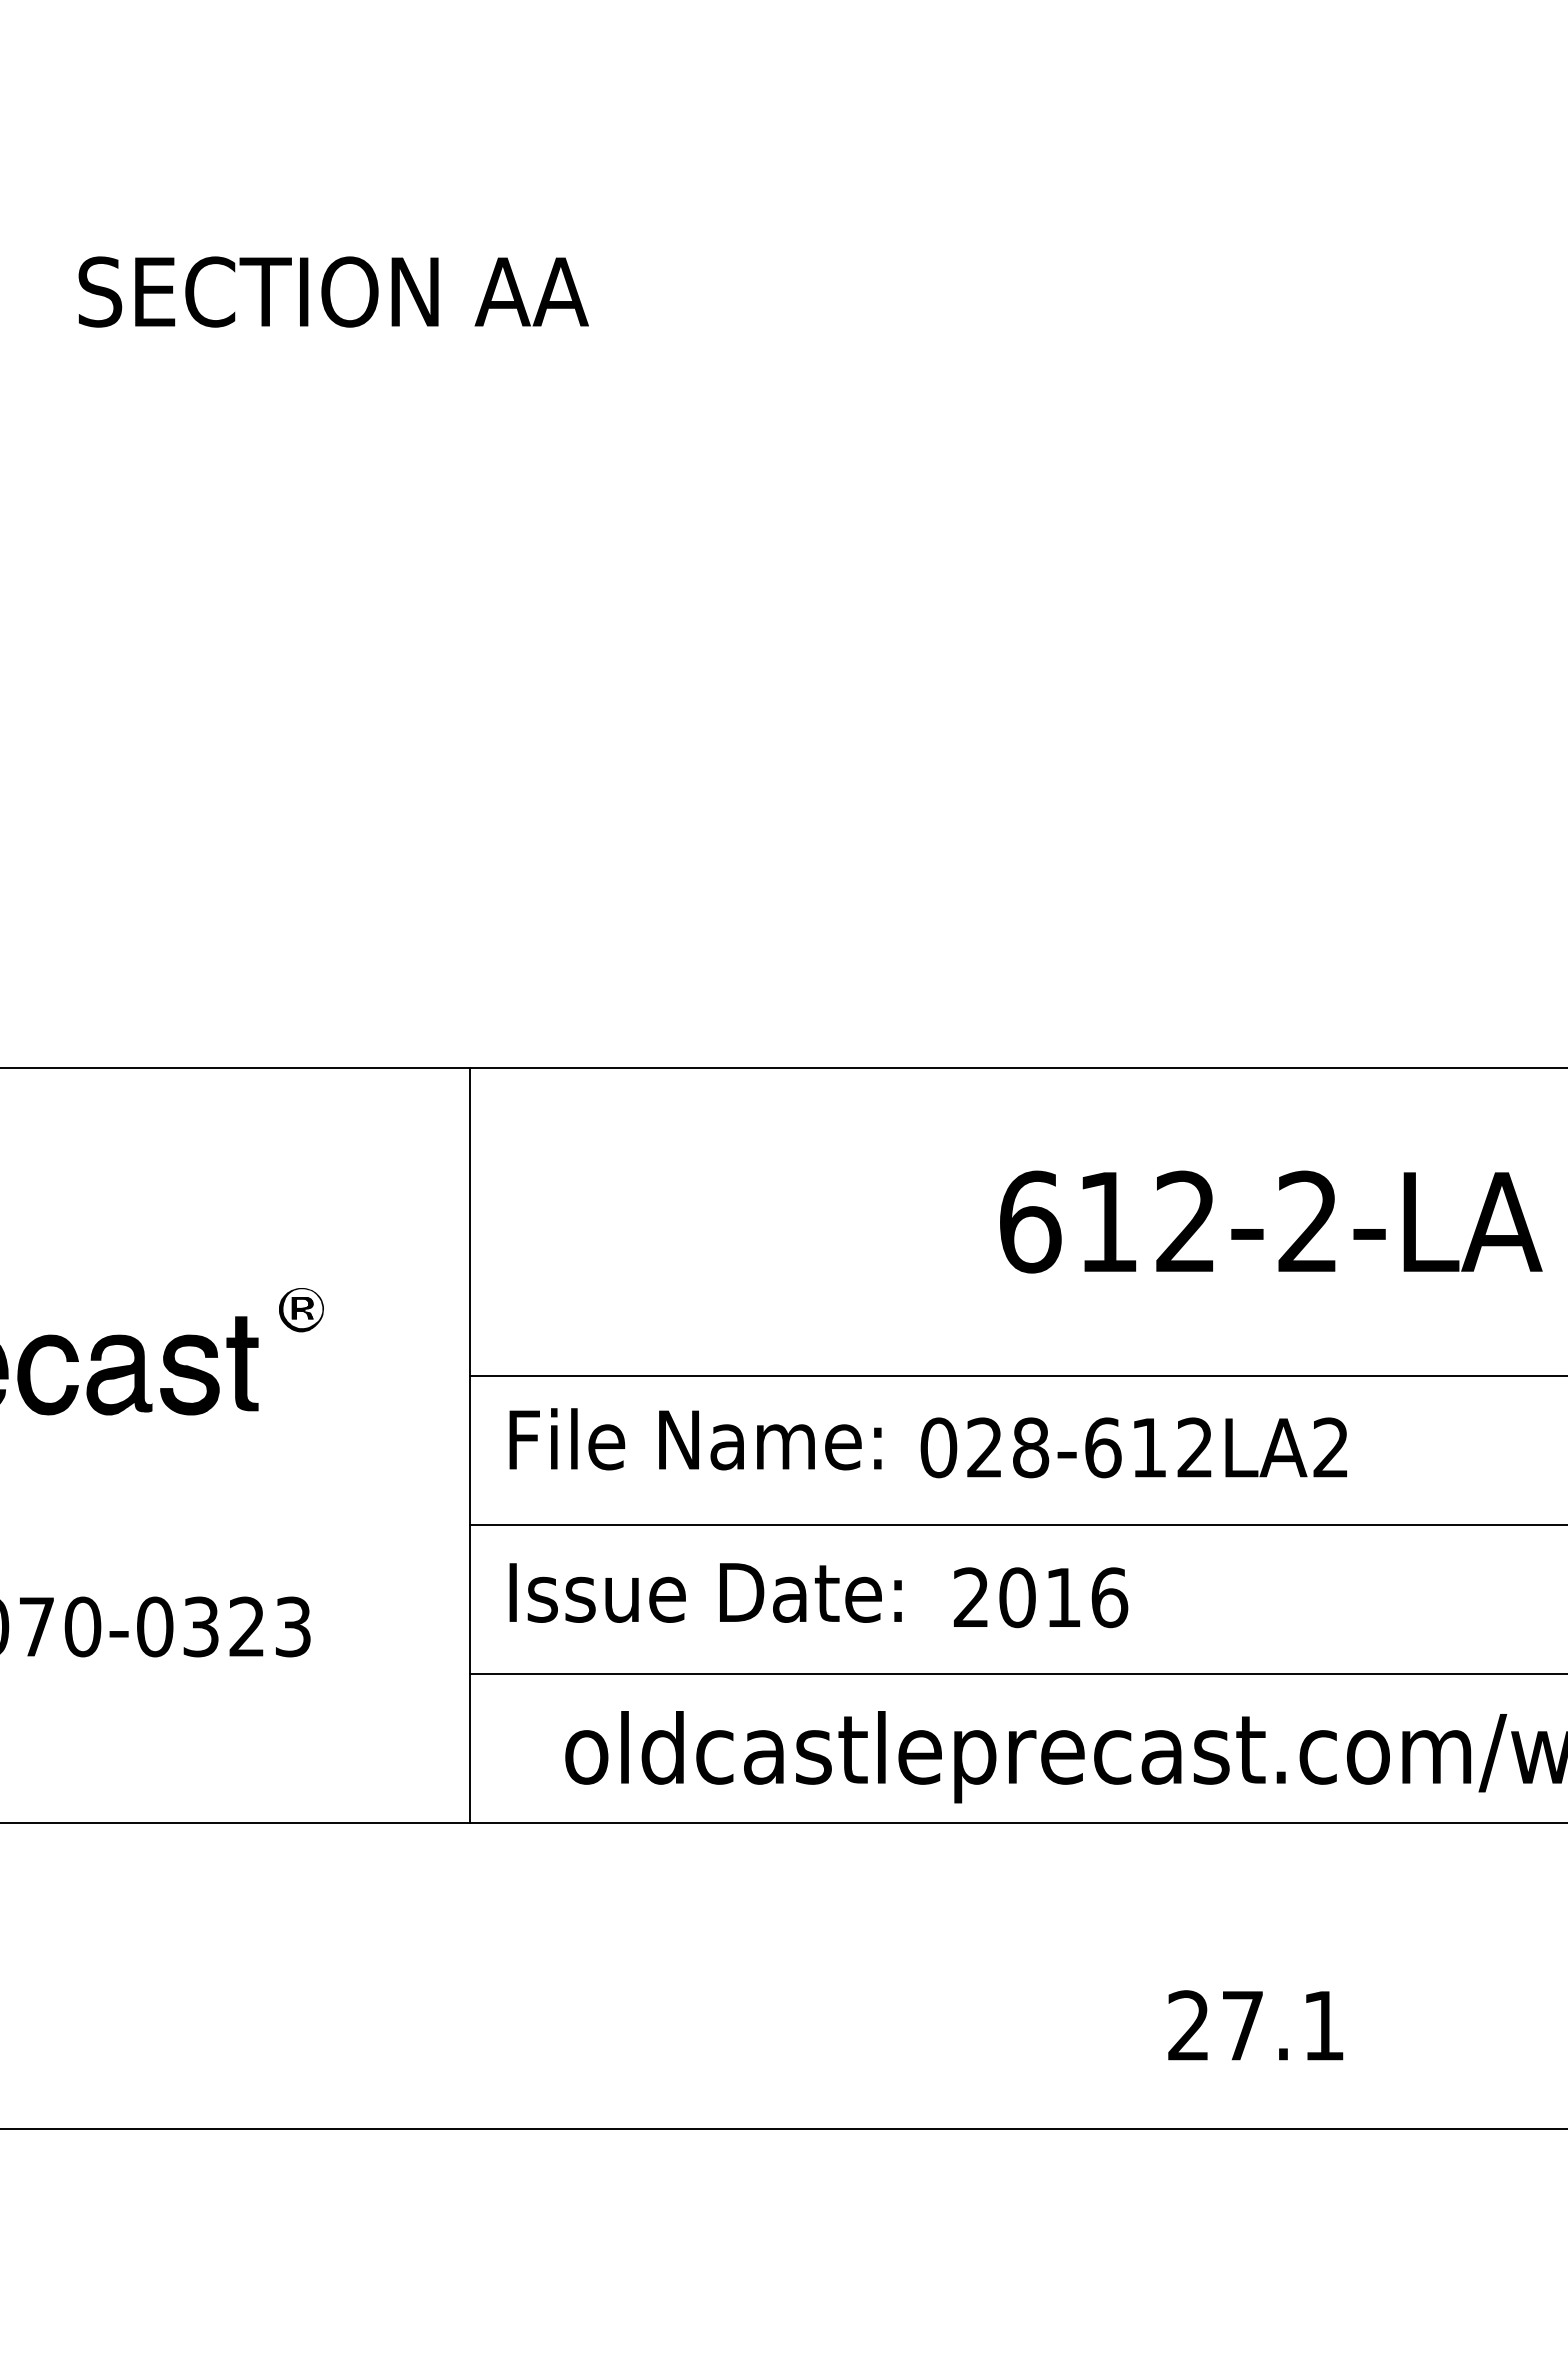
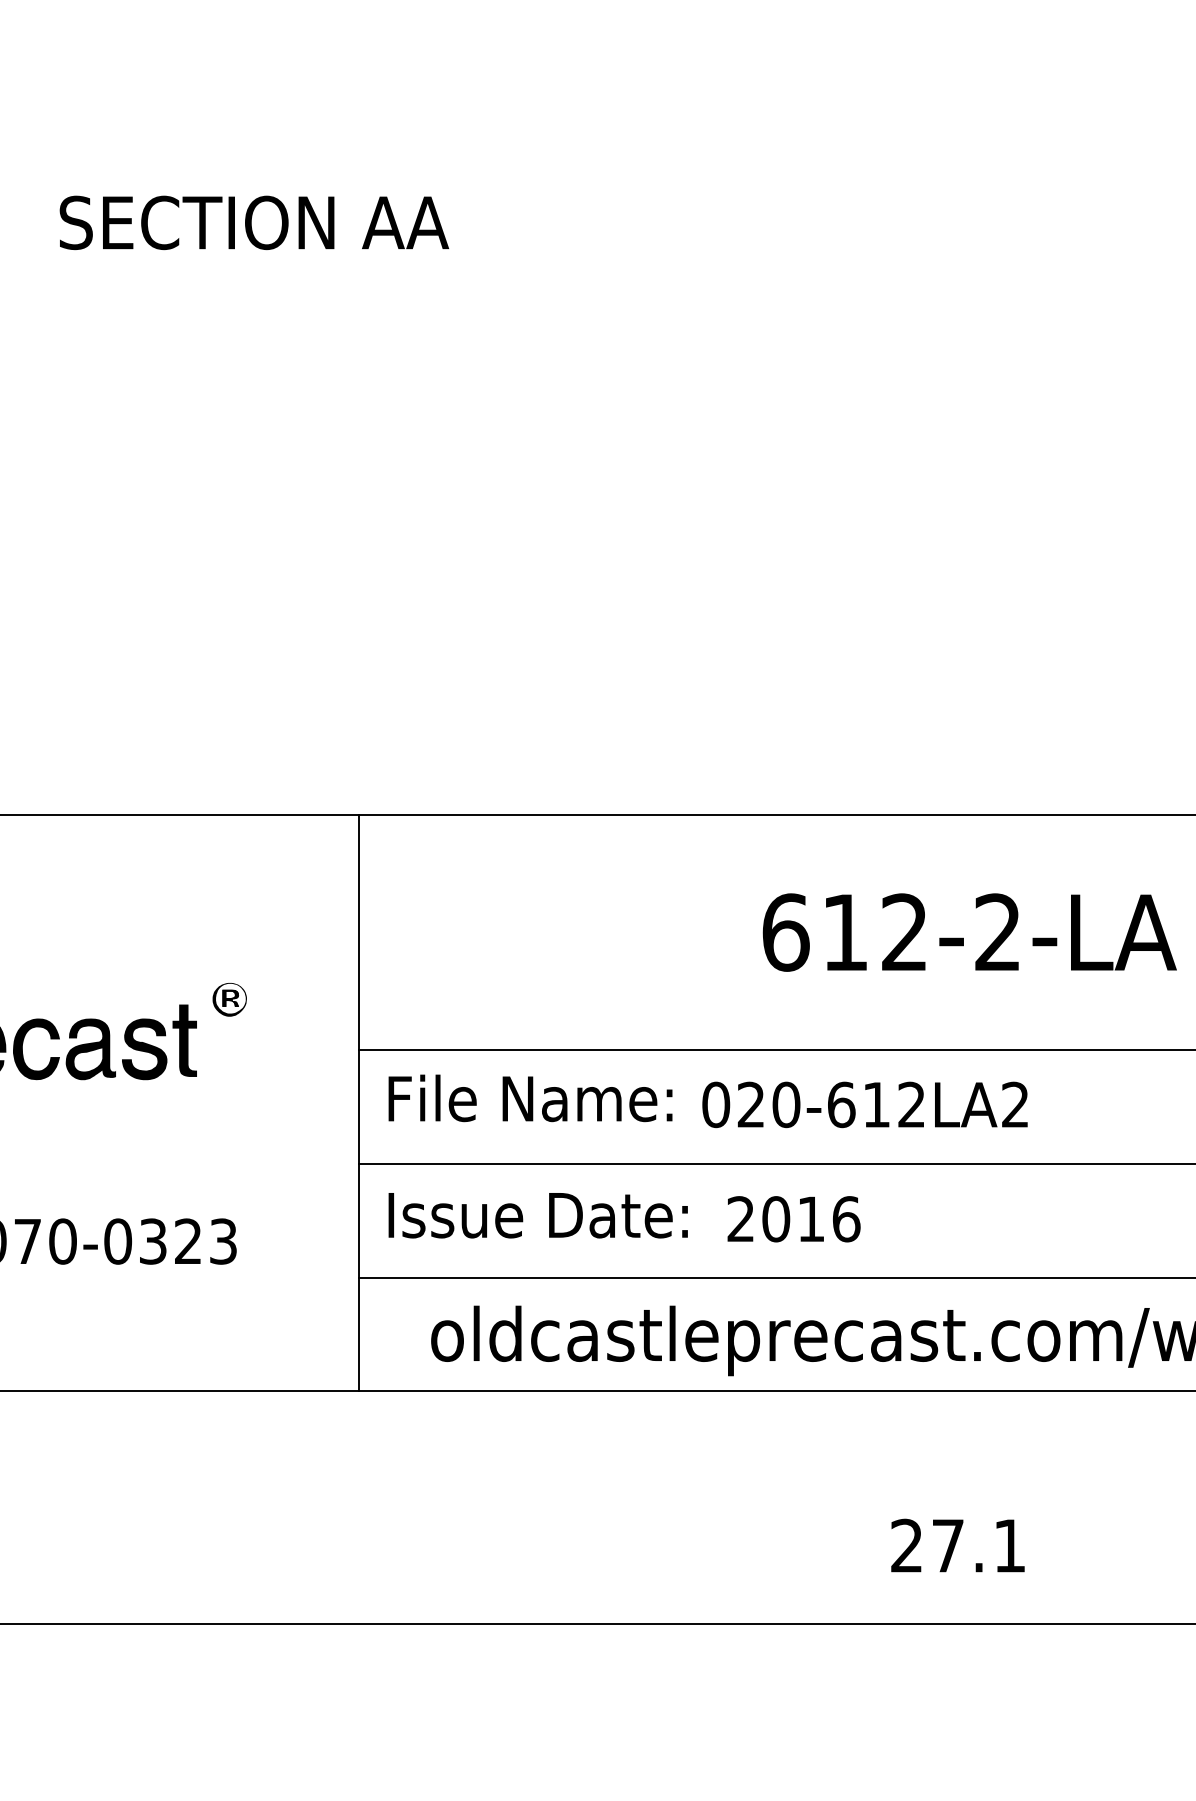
text: (1030, 1447) -> (786, 1104), 028-612LA2 -> 020-612LA2

